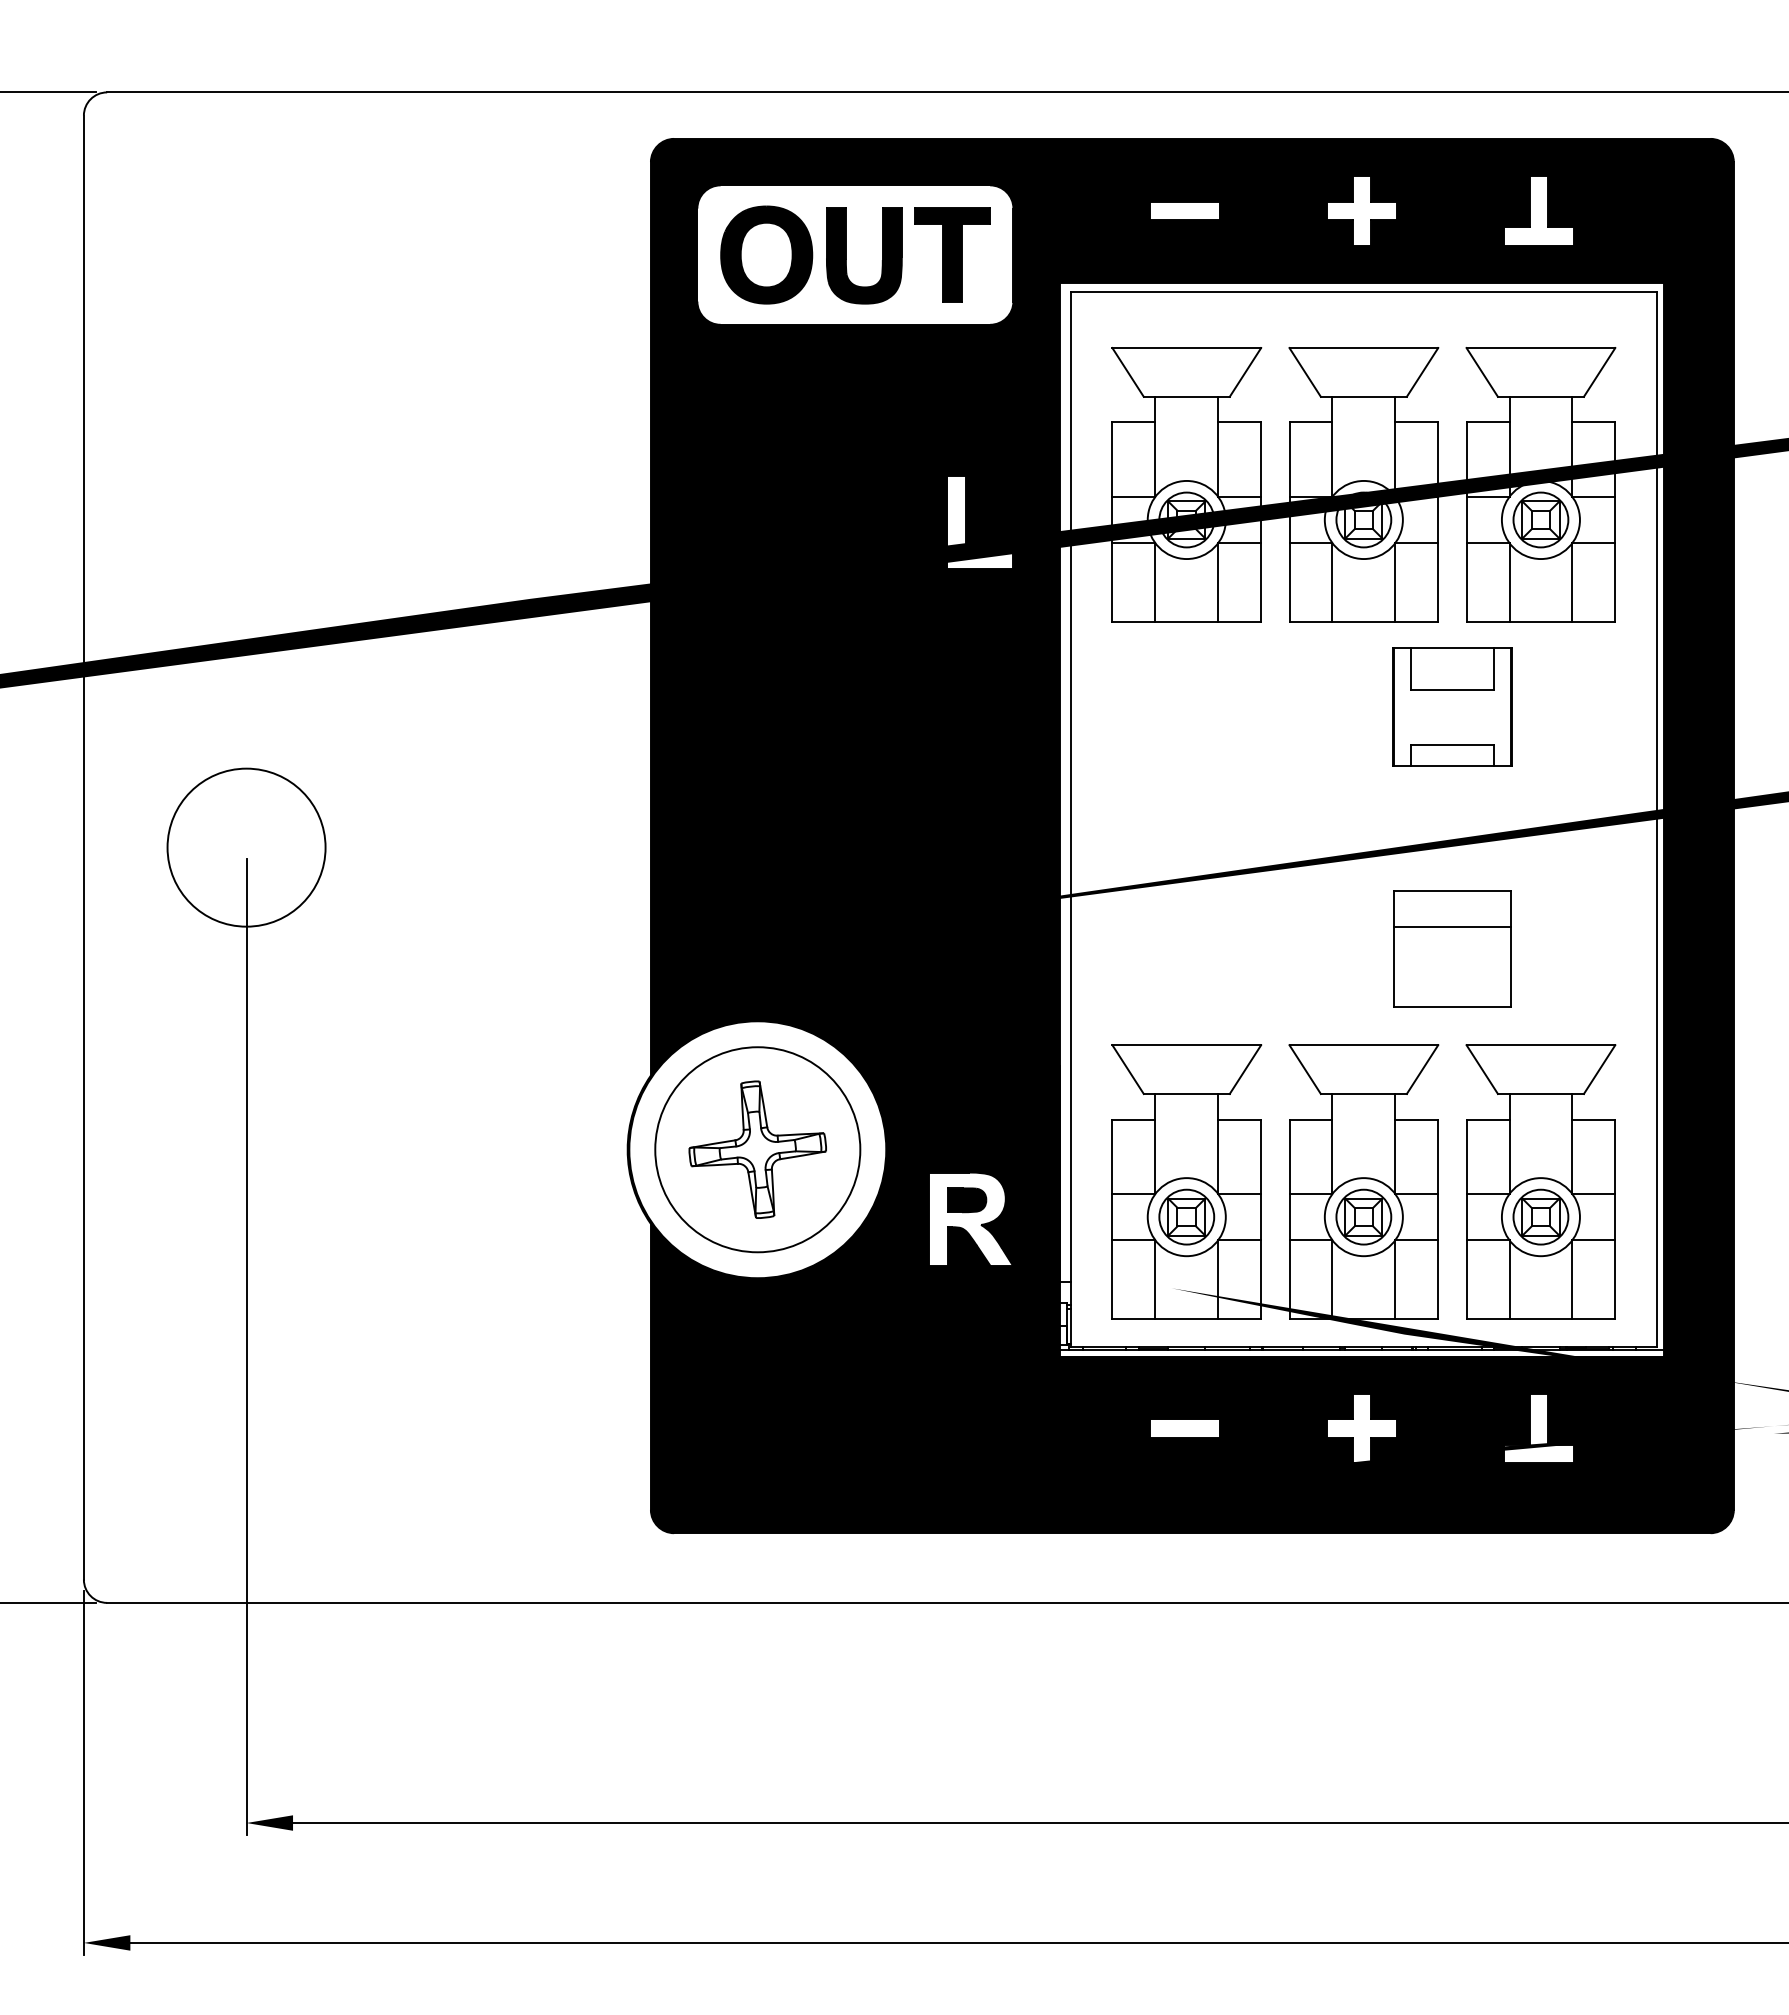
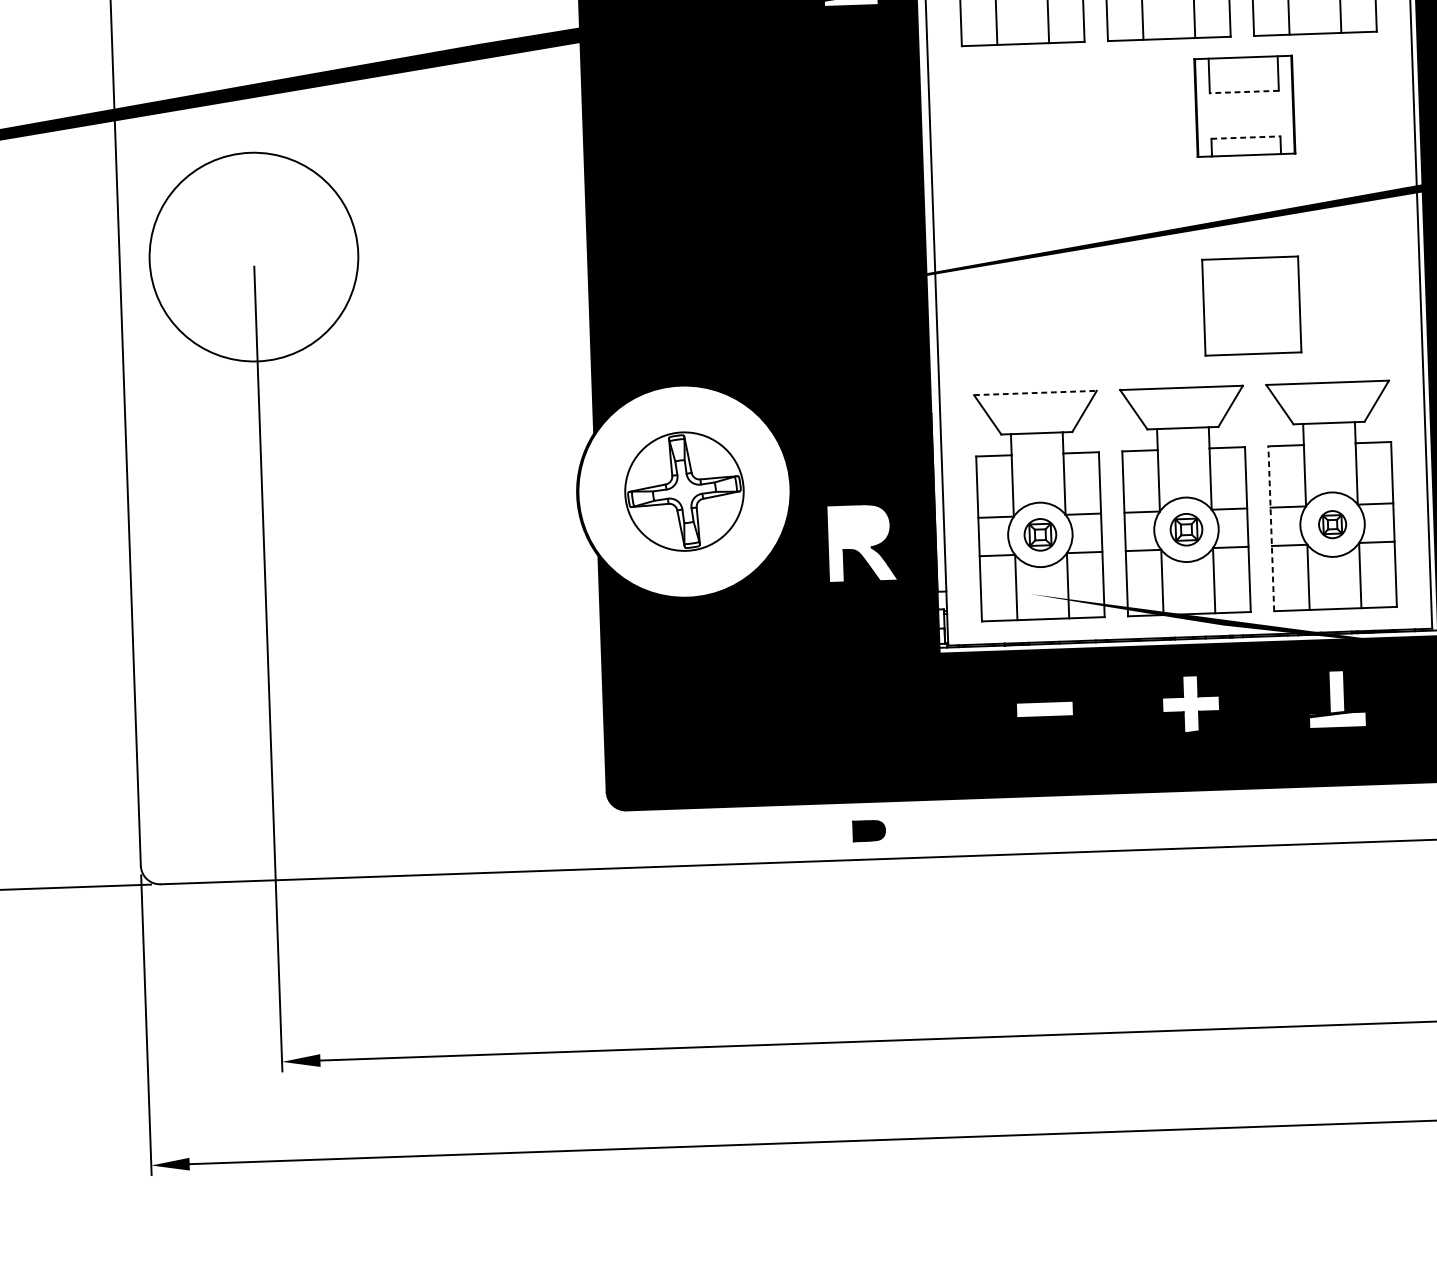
line: (1452, 689) -> (1244, 91), solid -> dashed
line: (1452, 744) -> (1246, 137), solid -> dashed
circle: (246, 847) -> (253, 256), size x1.6
line: (1452, 926) -> (1251, 287), removed
line: (1187, 1045) -> (1036, 393), solid -> dashed
circle: (757, 1149) -> (684, 491), size x0.7
part: (967, 1200) -> (869, 831), moved
part: (1186, 1216) -> (1040, 534), size x0.7
part: (1363, 1216) -> (1186, 529), size x0.7
part: (1540, 1216) -> (1332, 524), size x0.6
line: (1466, 1219) -> (1271, 528), solid -> dashed

